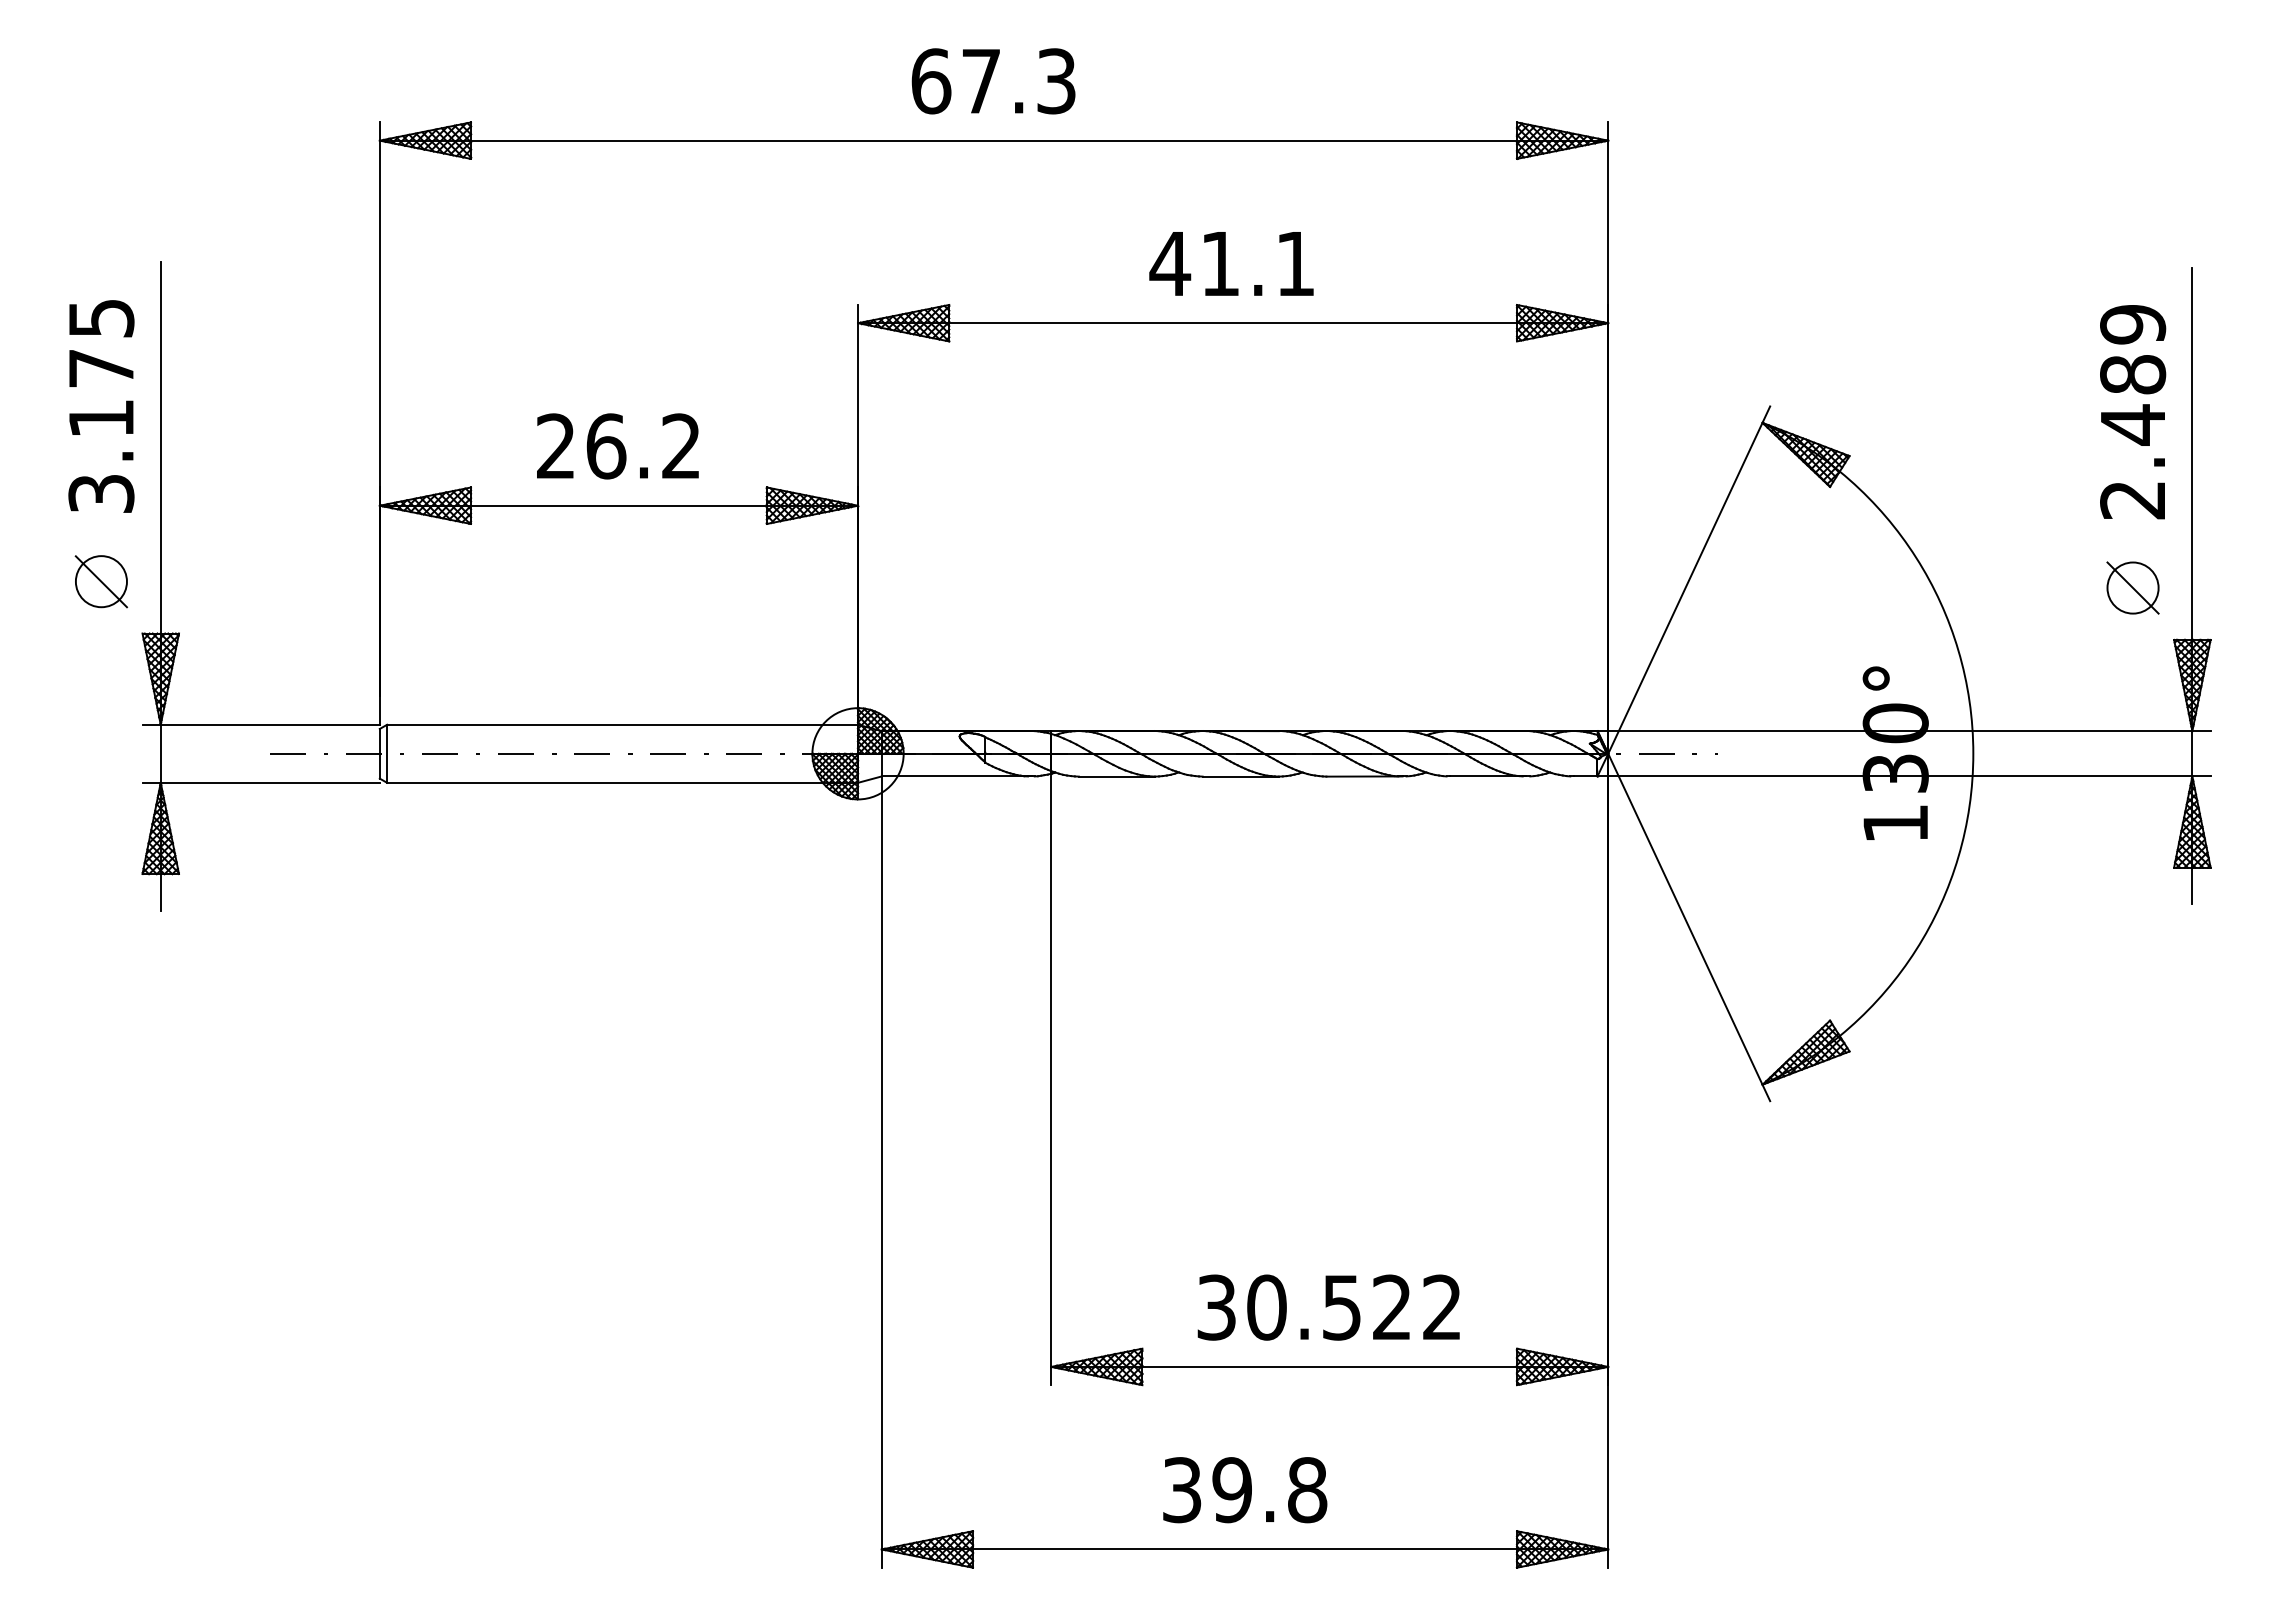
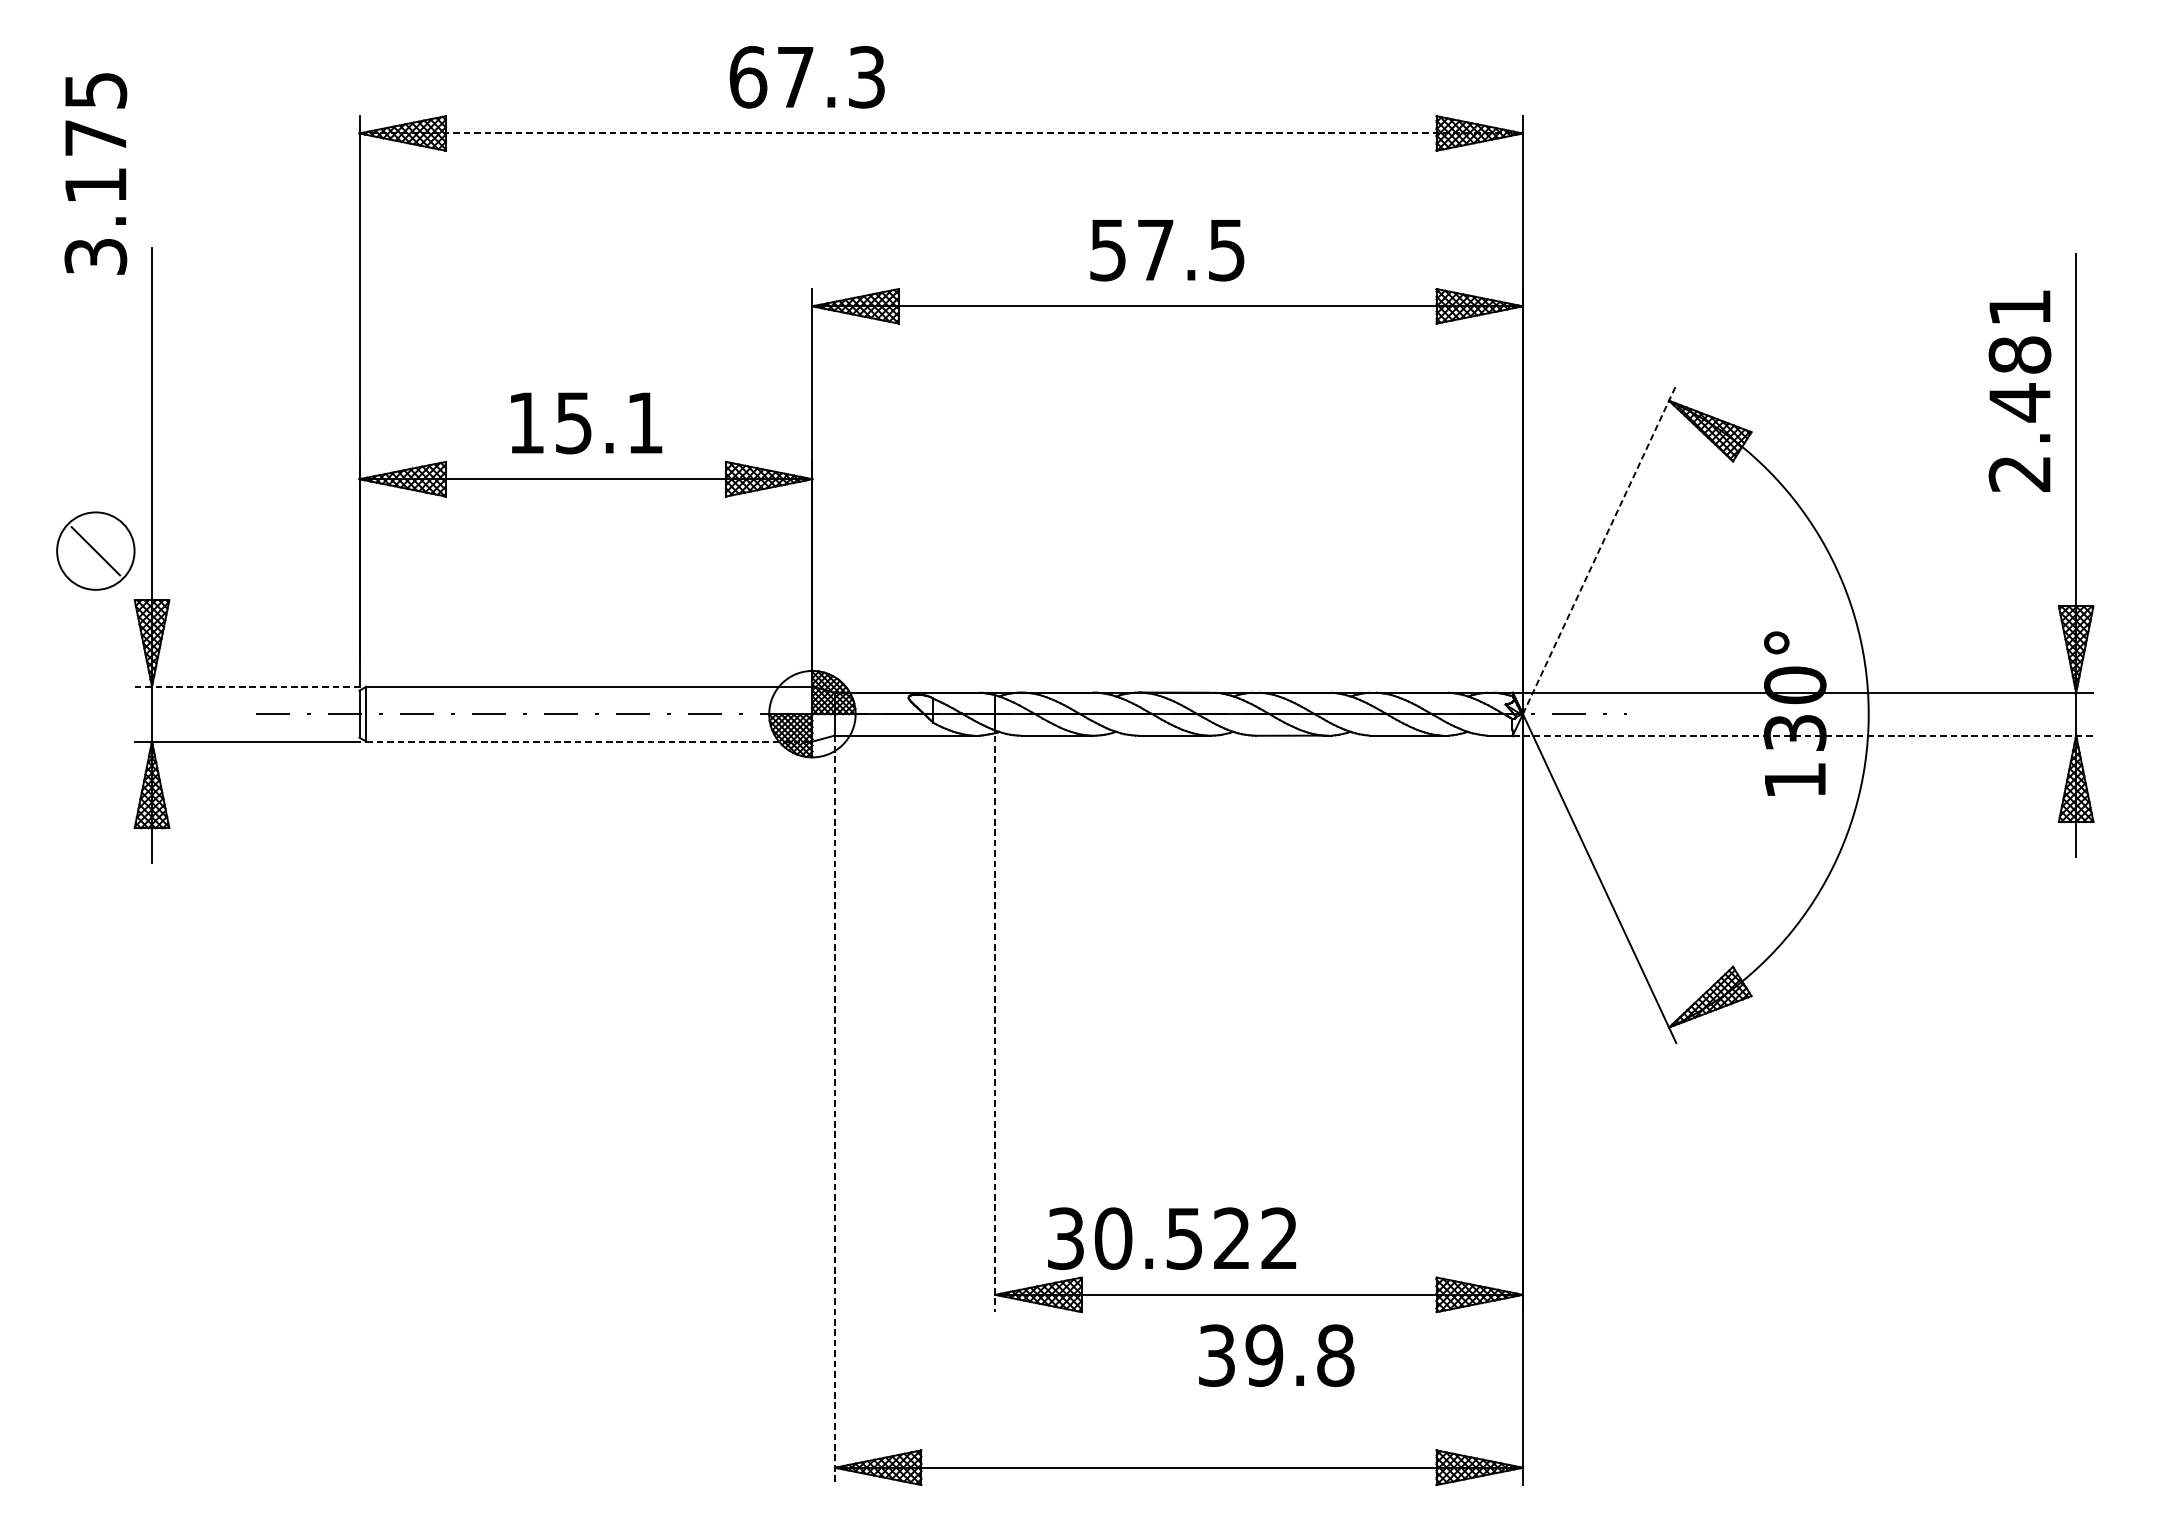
text: (993, 81) -> (807, 77), moved
line: (994, 140) -> (941, 133), solid -> dashed
text: (1231, 264) -> (1166, 250), 41.1 -> 57.5
text: (2133, 324) -> (2020, 307), 2.489 -> 2.481
text: (101, 406) -> (95, 174), moved
text: (618, 446) -> (585, 423), 26.2 -> 15.1
line: (1689, 580) -> (1599, 550), solid -> dashed
circle: (101, 581) -> (95, 550), size x1.6
part: (2132, 587) -> (2019, 556), removed
line: (261, 724) -> (247, 686), solid -> dashed
line: (1904, 776) -> (1803, 735), solid -> dashed
line: (623, 782) -> (590, 741), solid -> dashed
line: (1051, 1081) -> (995, 1024), solid -> dashed
line: (881, 1172) -> (834, 1110), solid -> dashed
text: (1328, 1307) -> (1171, 1238), moved
text: (1245, 1490) -> (1276, 1356), moved

